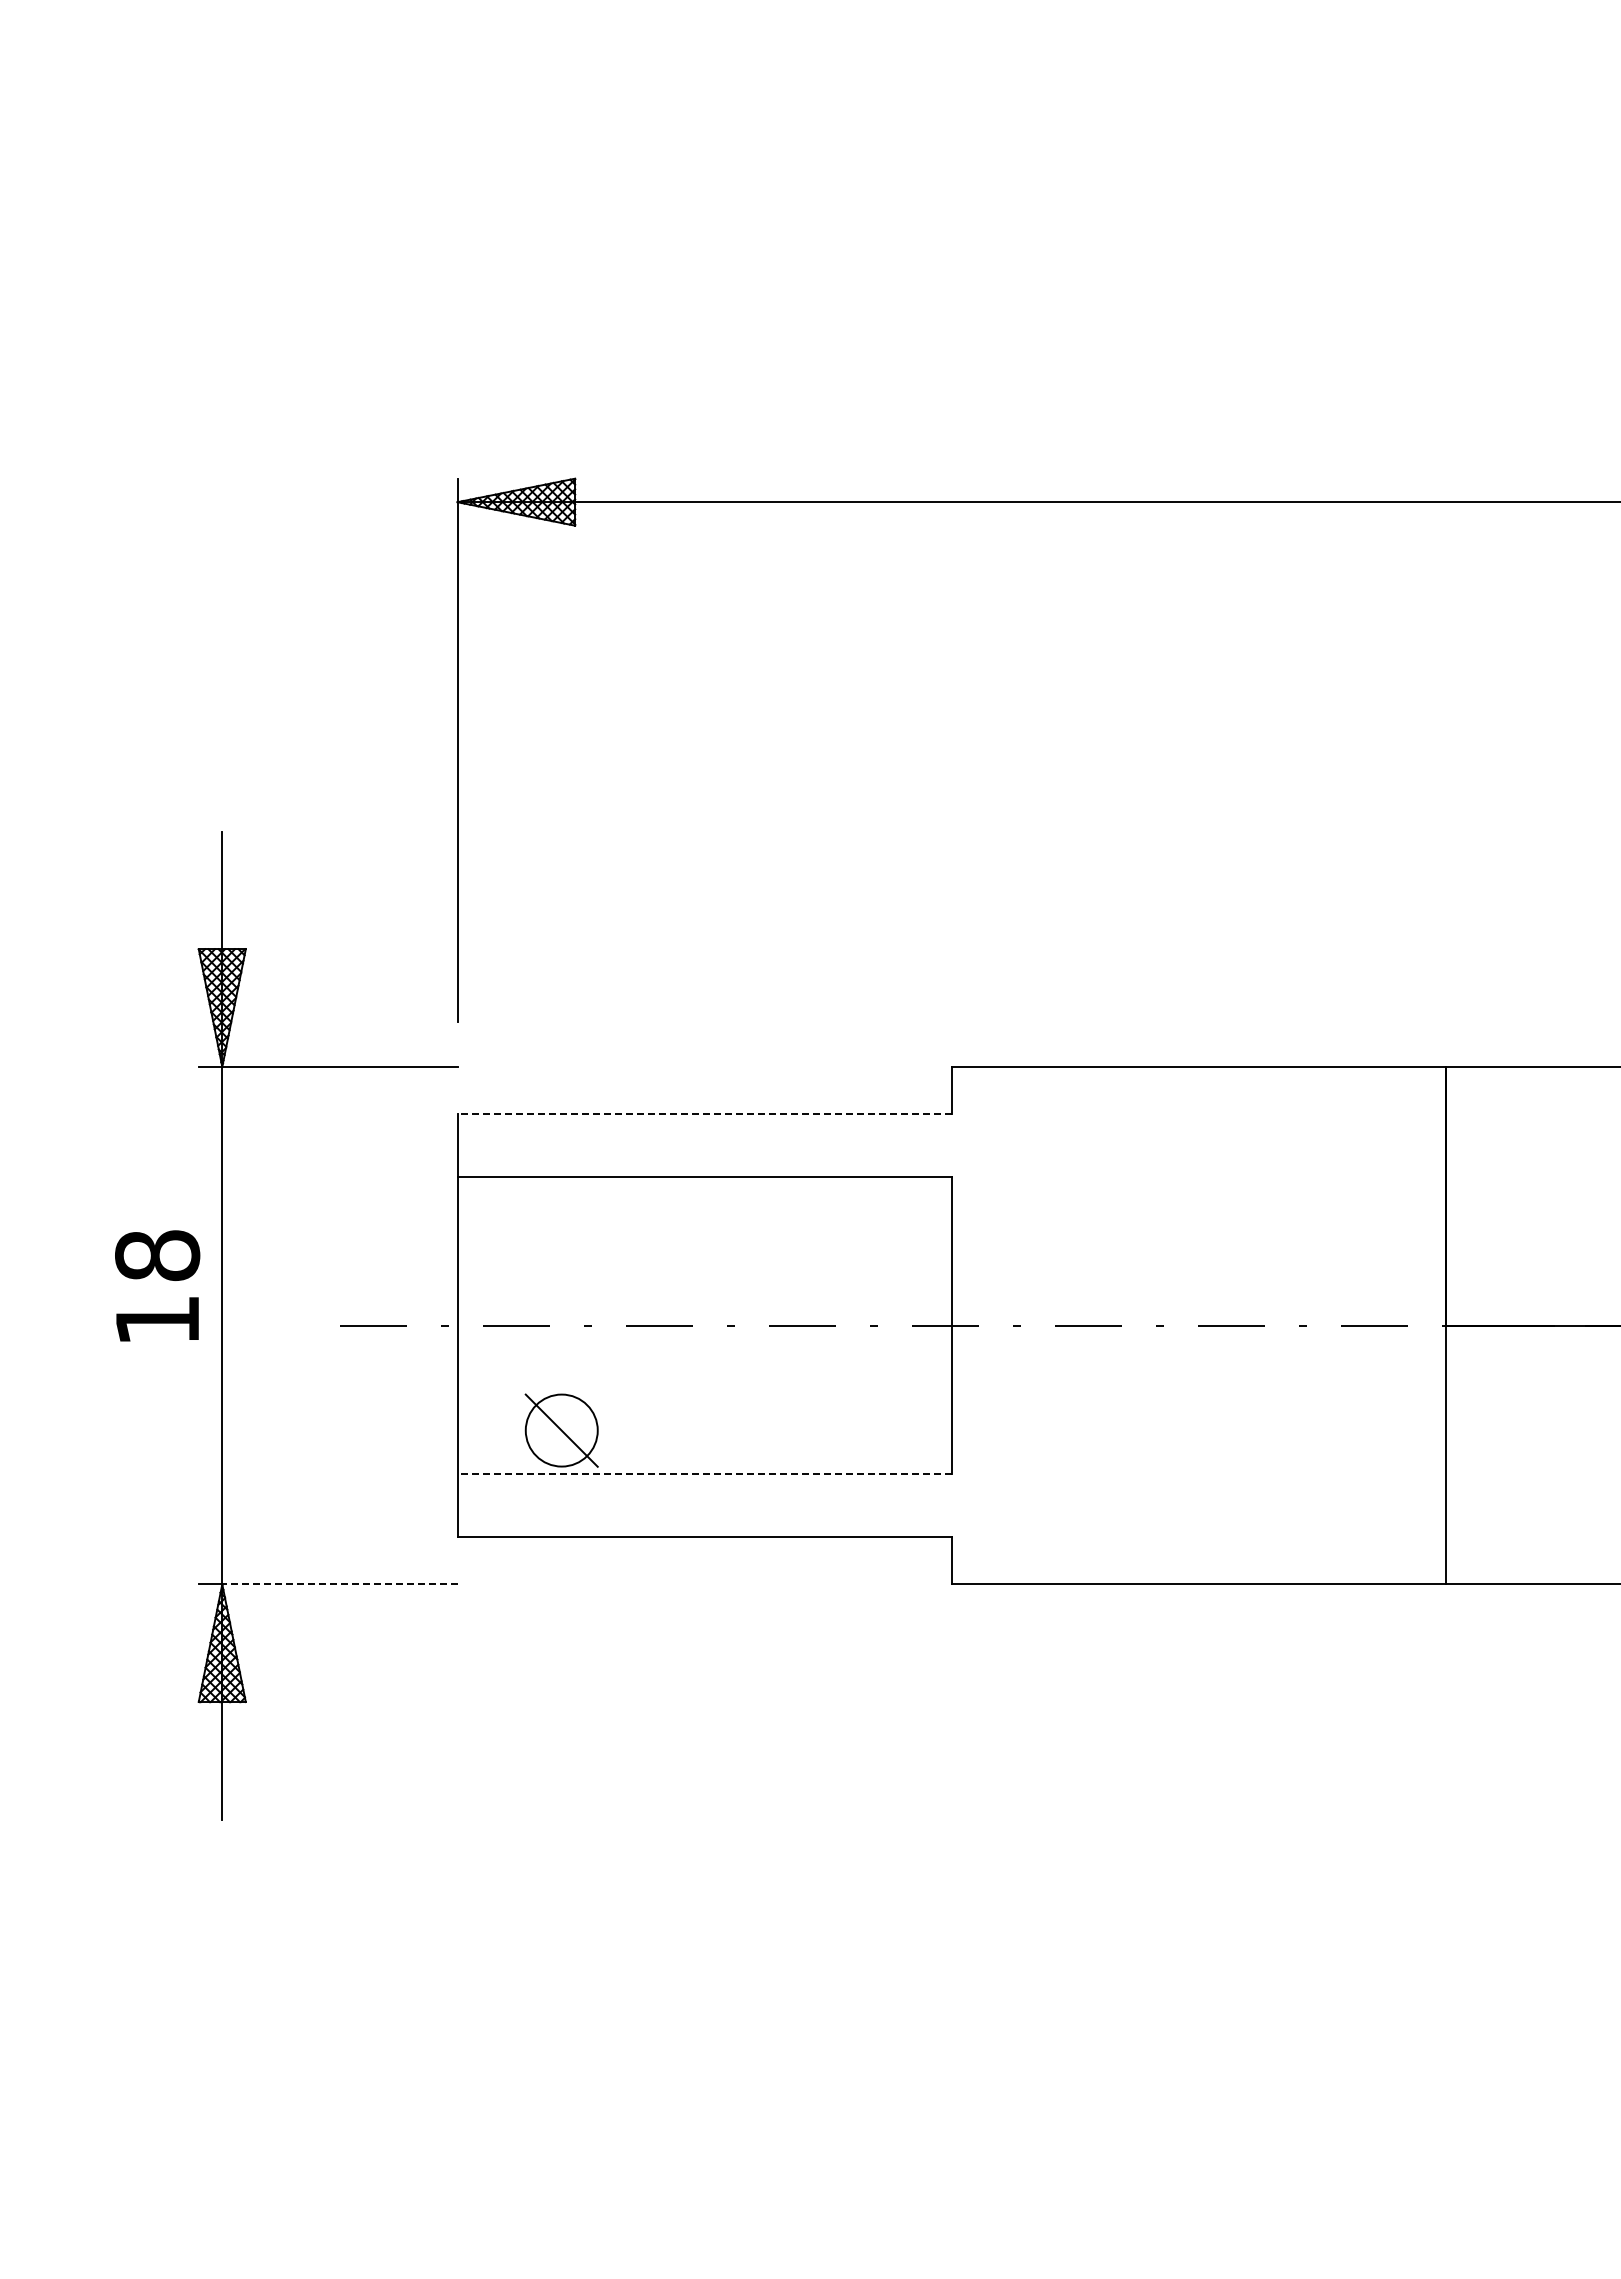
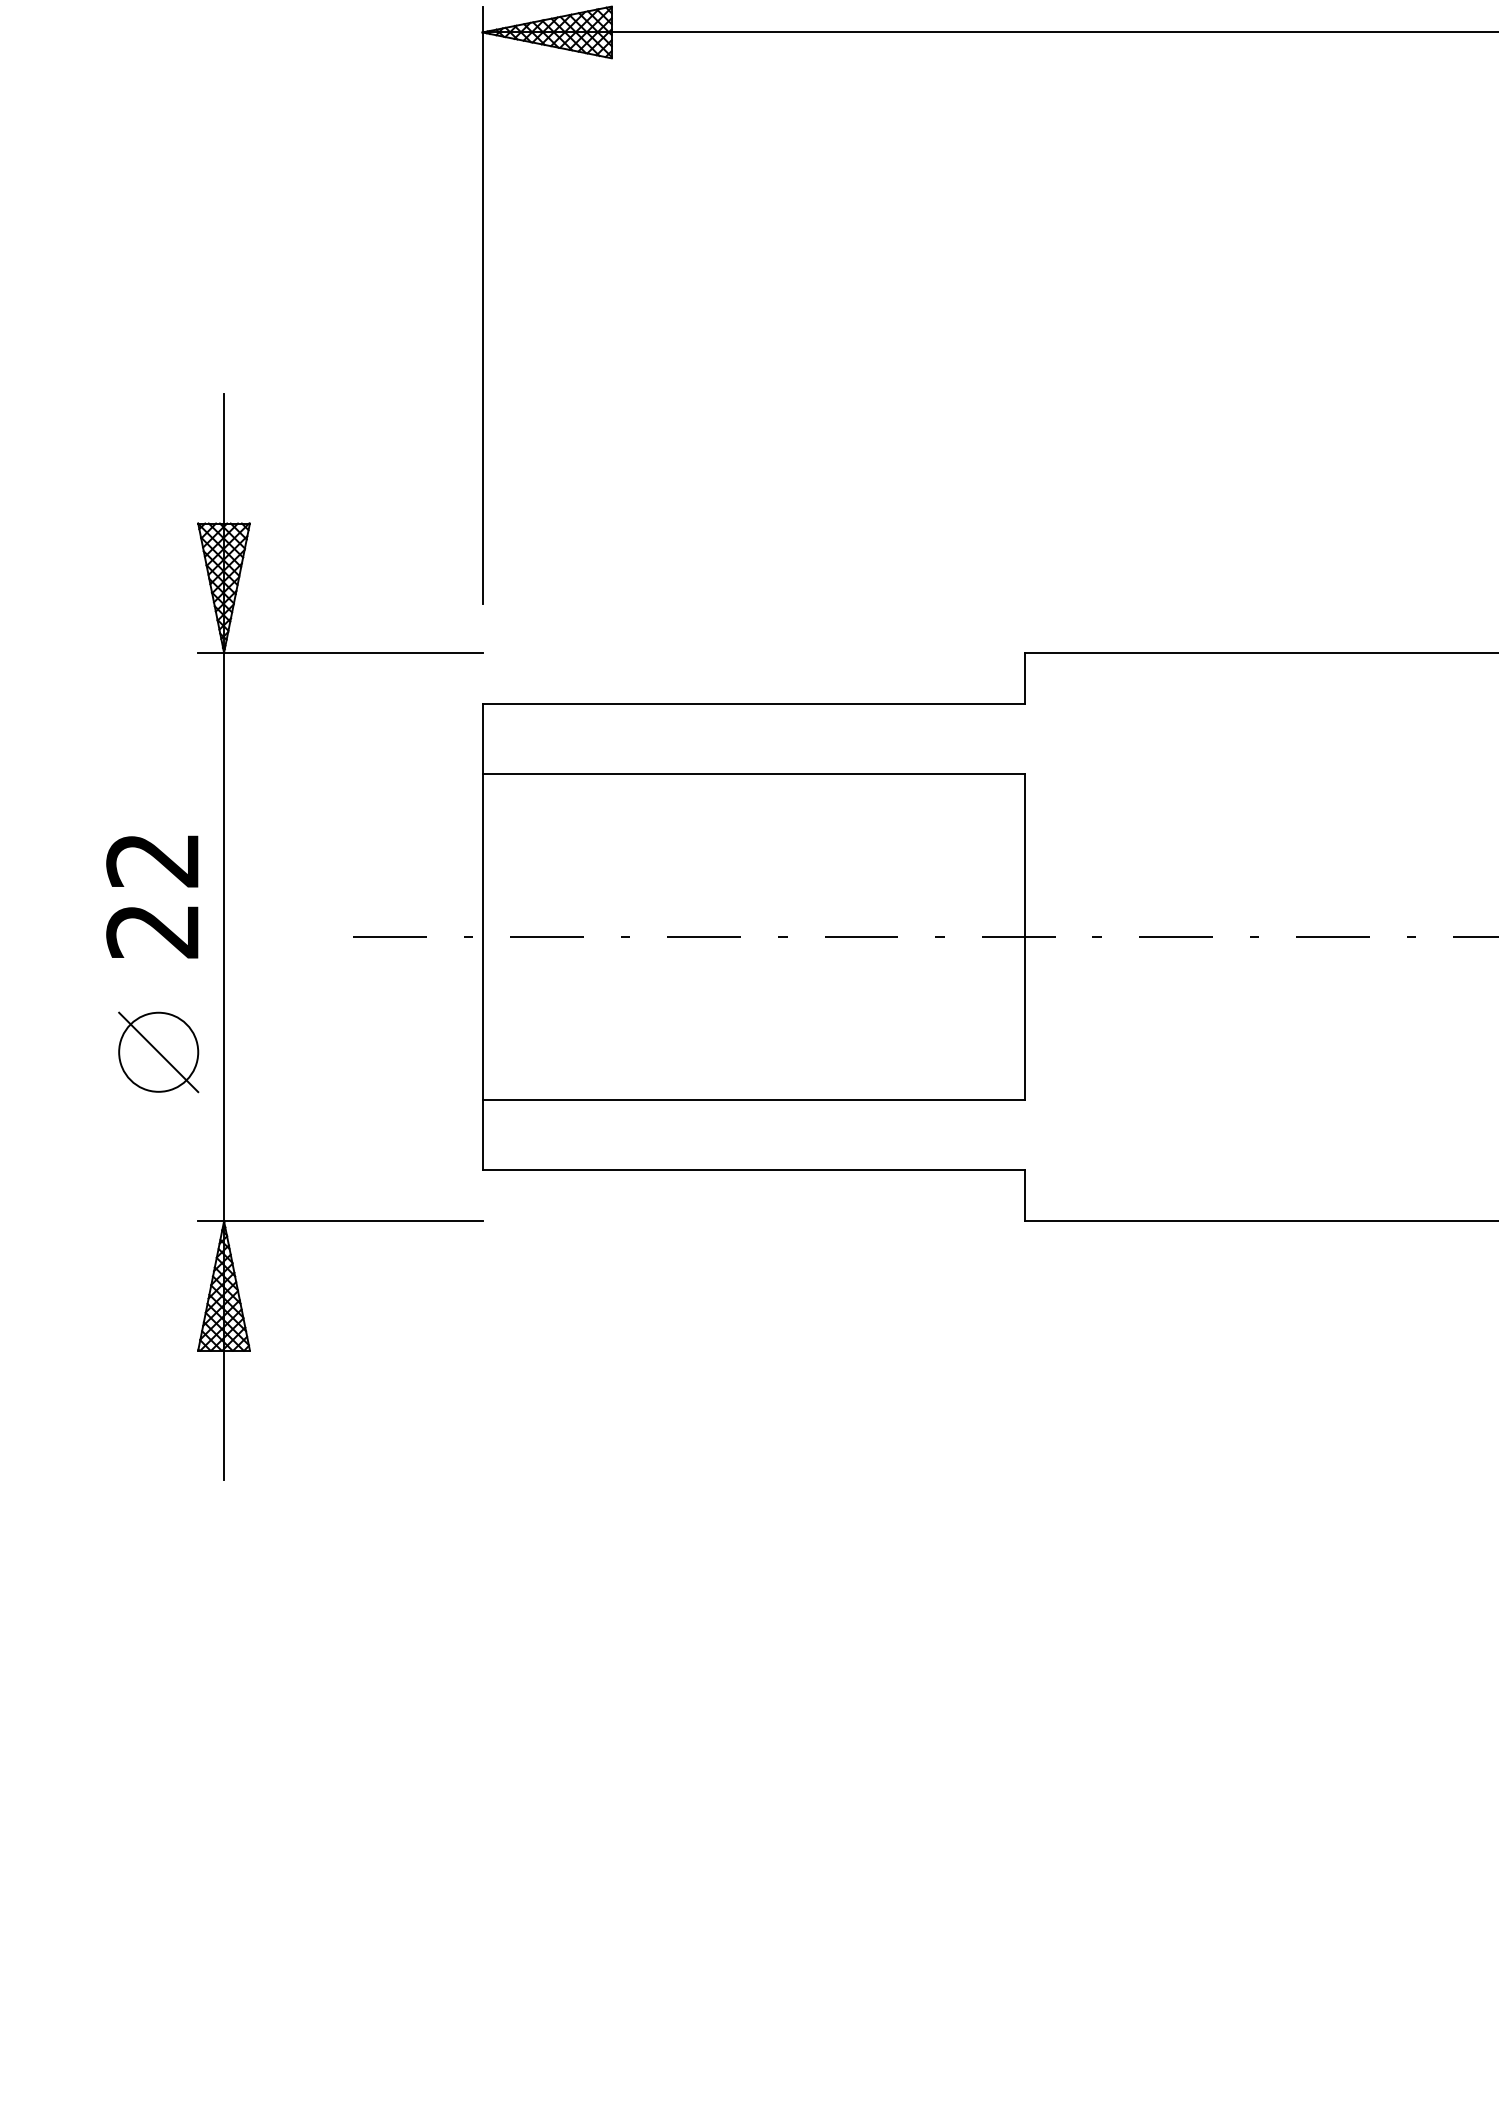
line: (704, 1113) -> (753, 703), dashed -> solid
text: (157, 1287) -> (152, 895), 18 -> 22
part: (561, 1430) -> (158, 1052), moved
line: (704, 1474) -> (753, 1100), dashed -> solid
line: (339, 1584) -> (352, 1221), dashed -> solid

